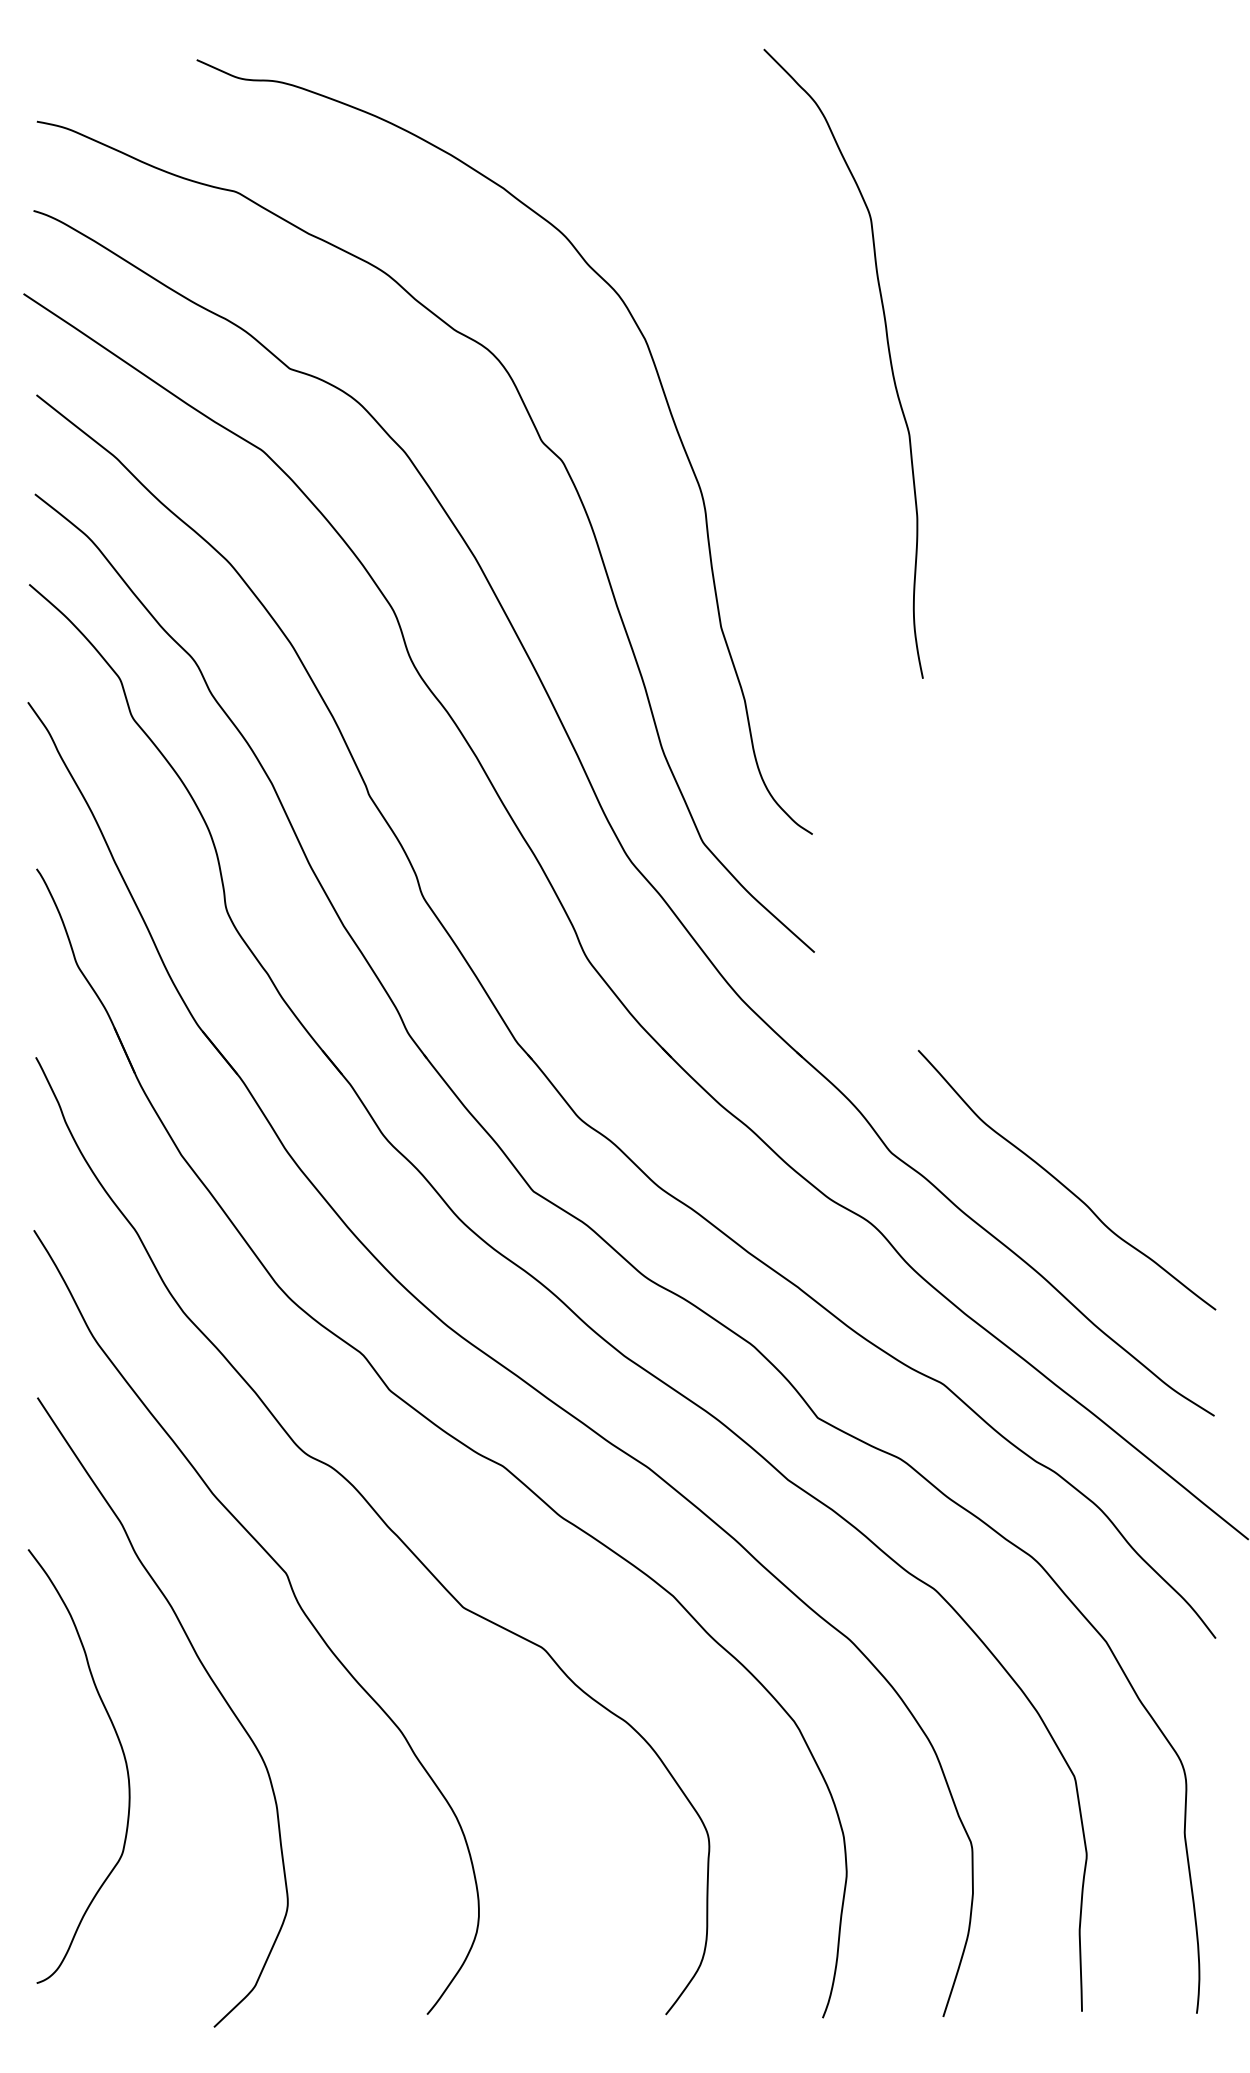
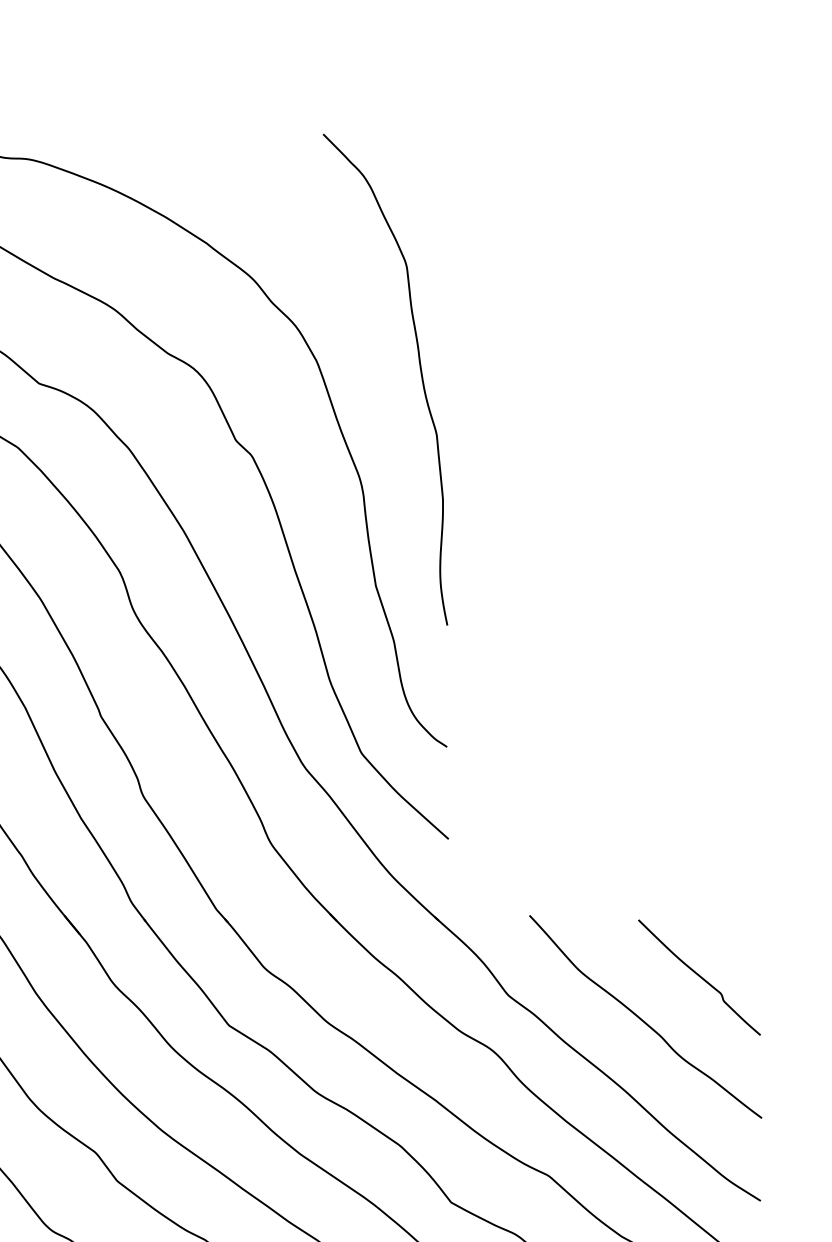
curve: (888, 354) -> (420, 372), moved
curve: (1135, 1128) -> (699, 976), added

